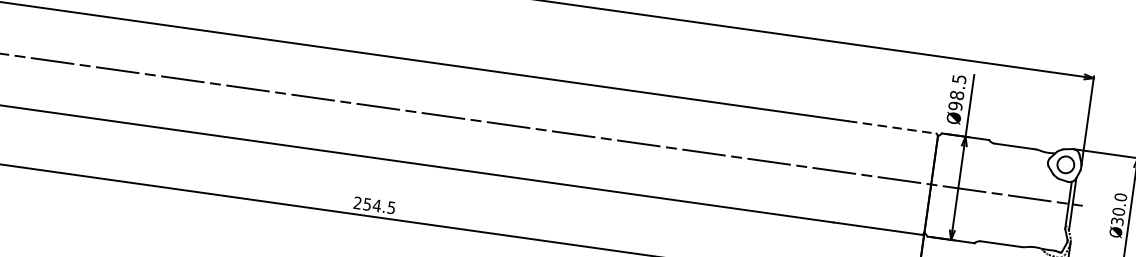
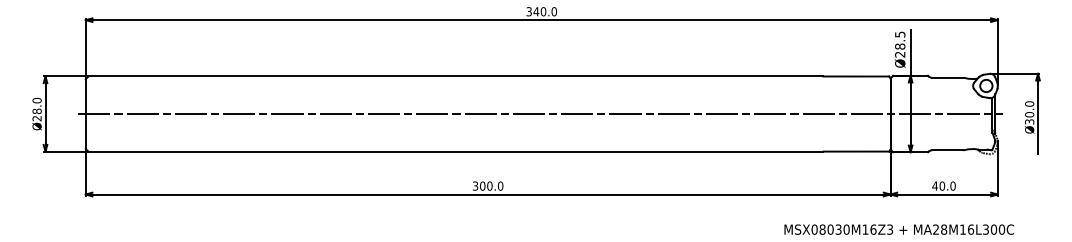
text: (955, 106) -> (900, 54), Ø98.5 -> Ø28.5
line: (892, 127) -> (856, 76), dashed -> solid
text: (375, 204) -> (488, 185), 254.5 -> 300.0

